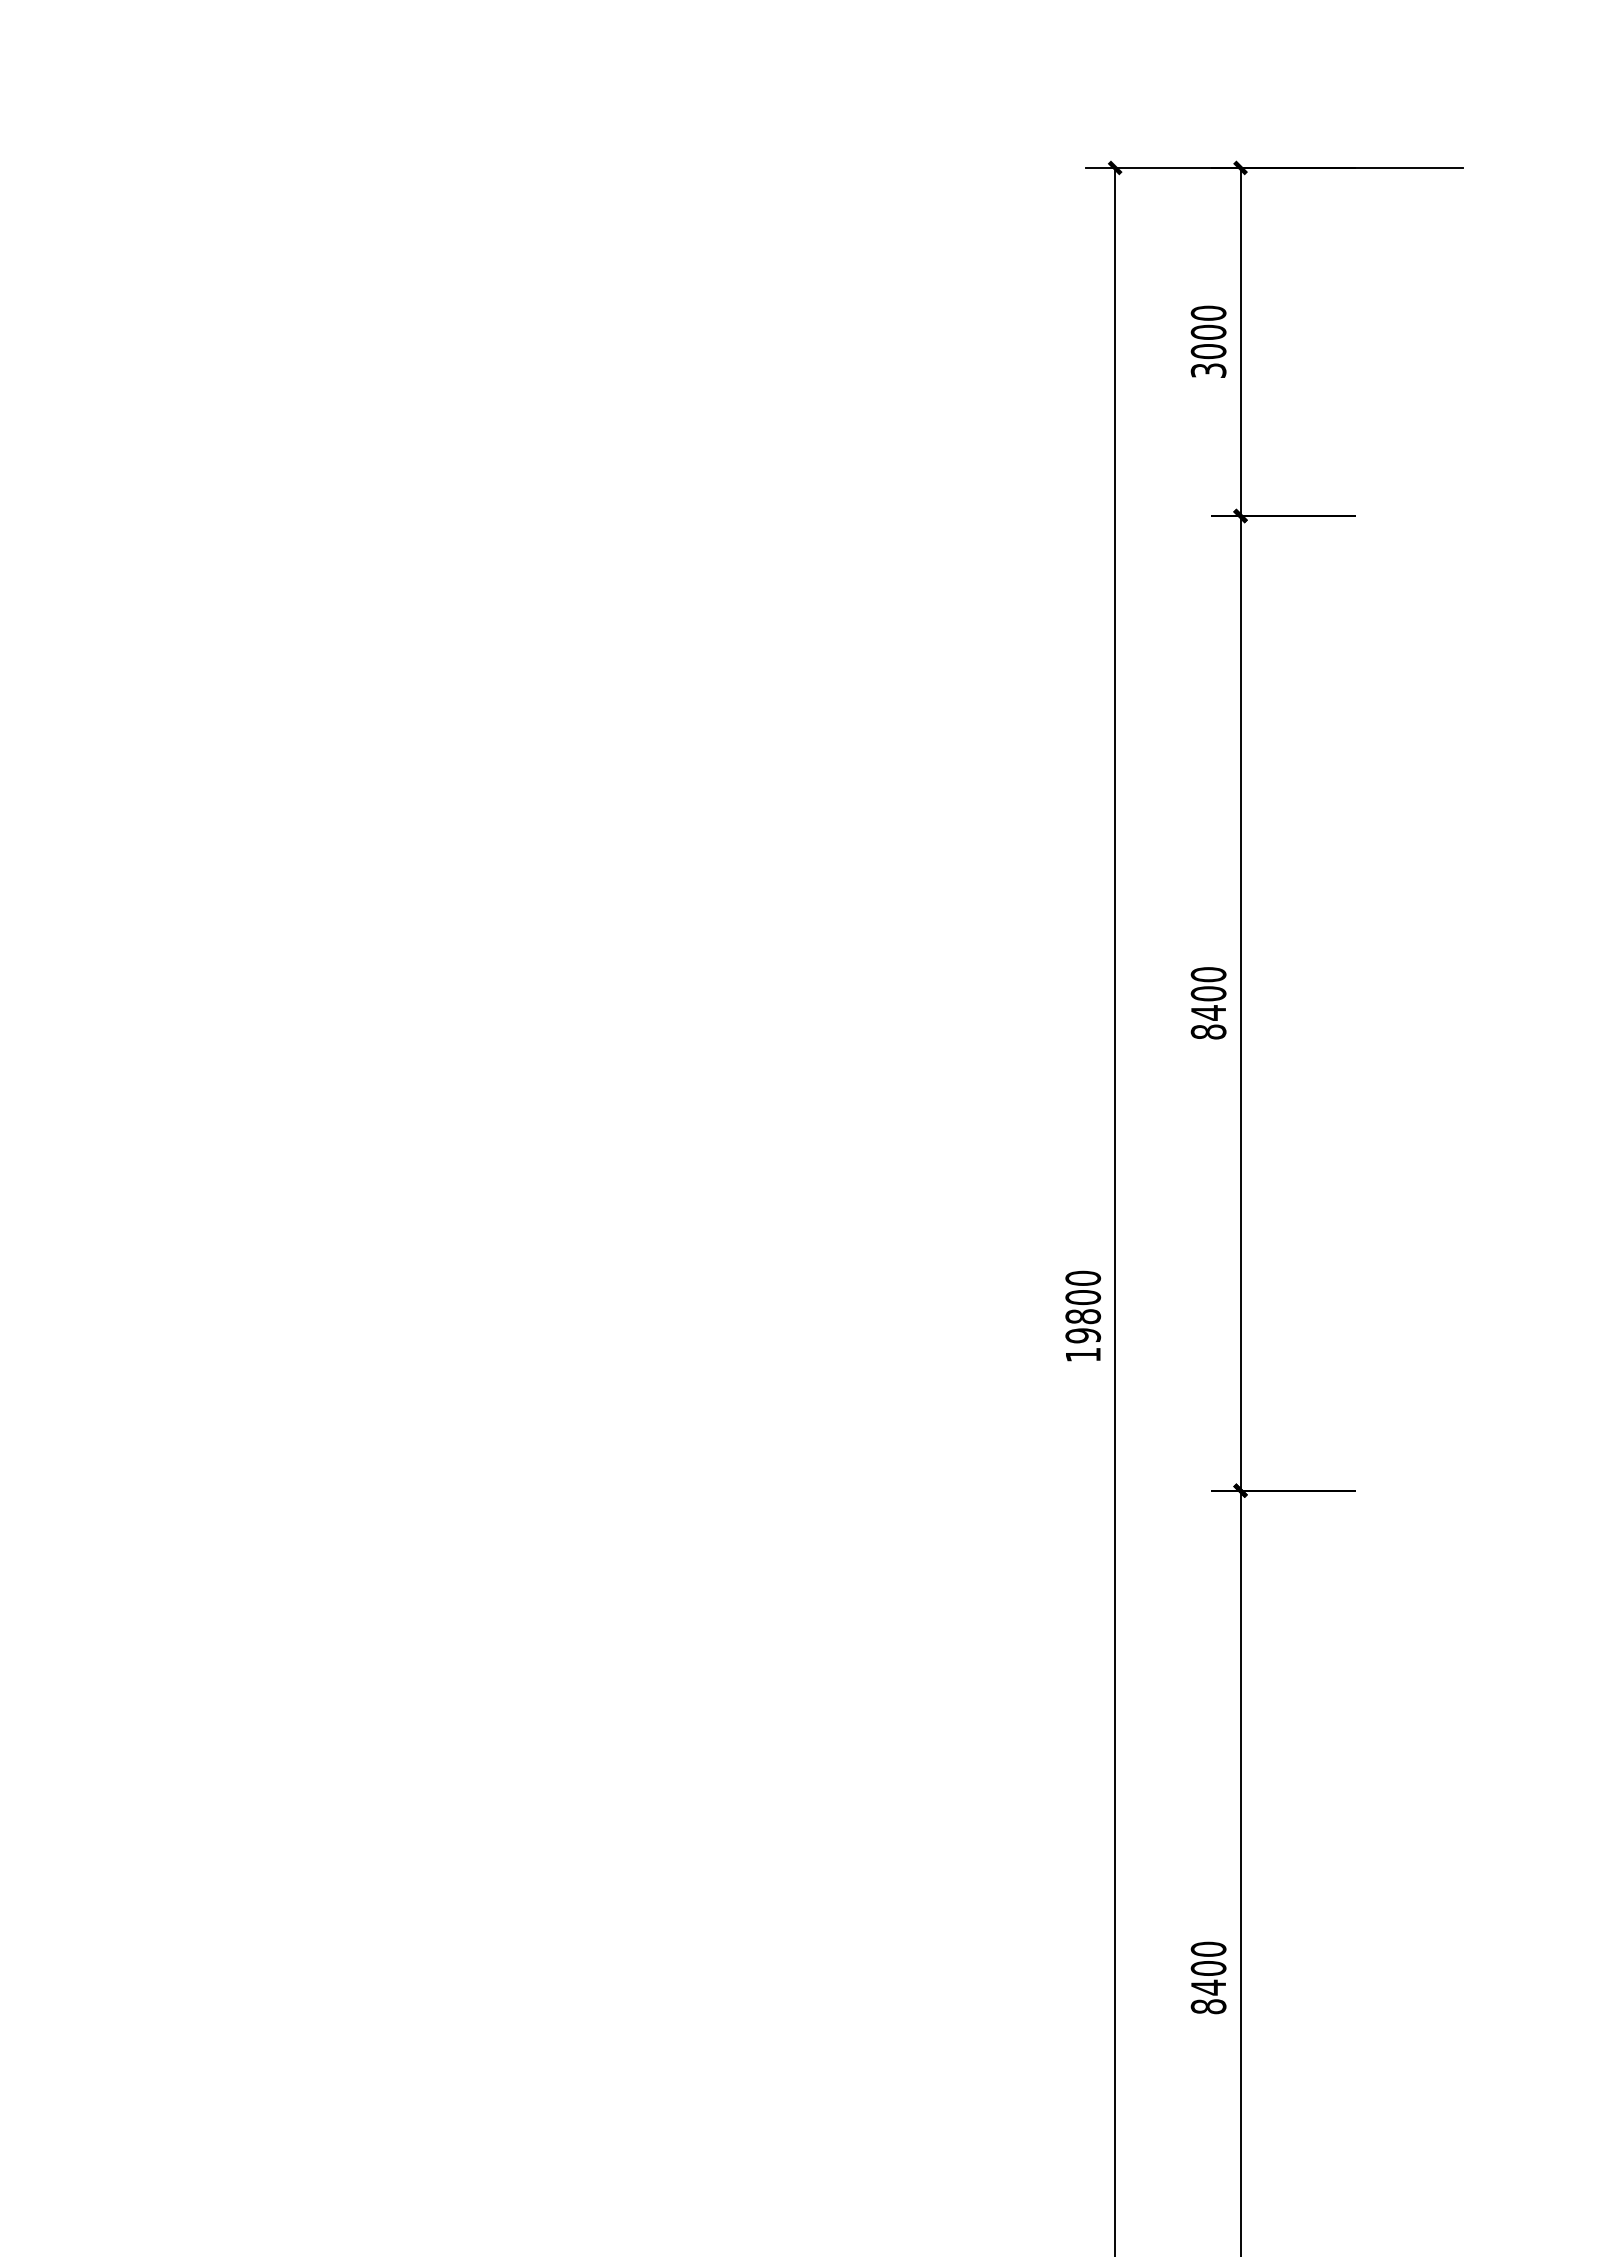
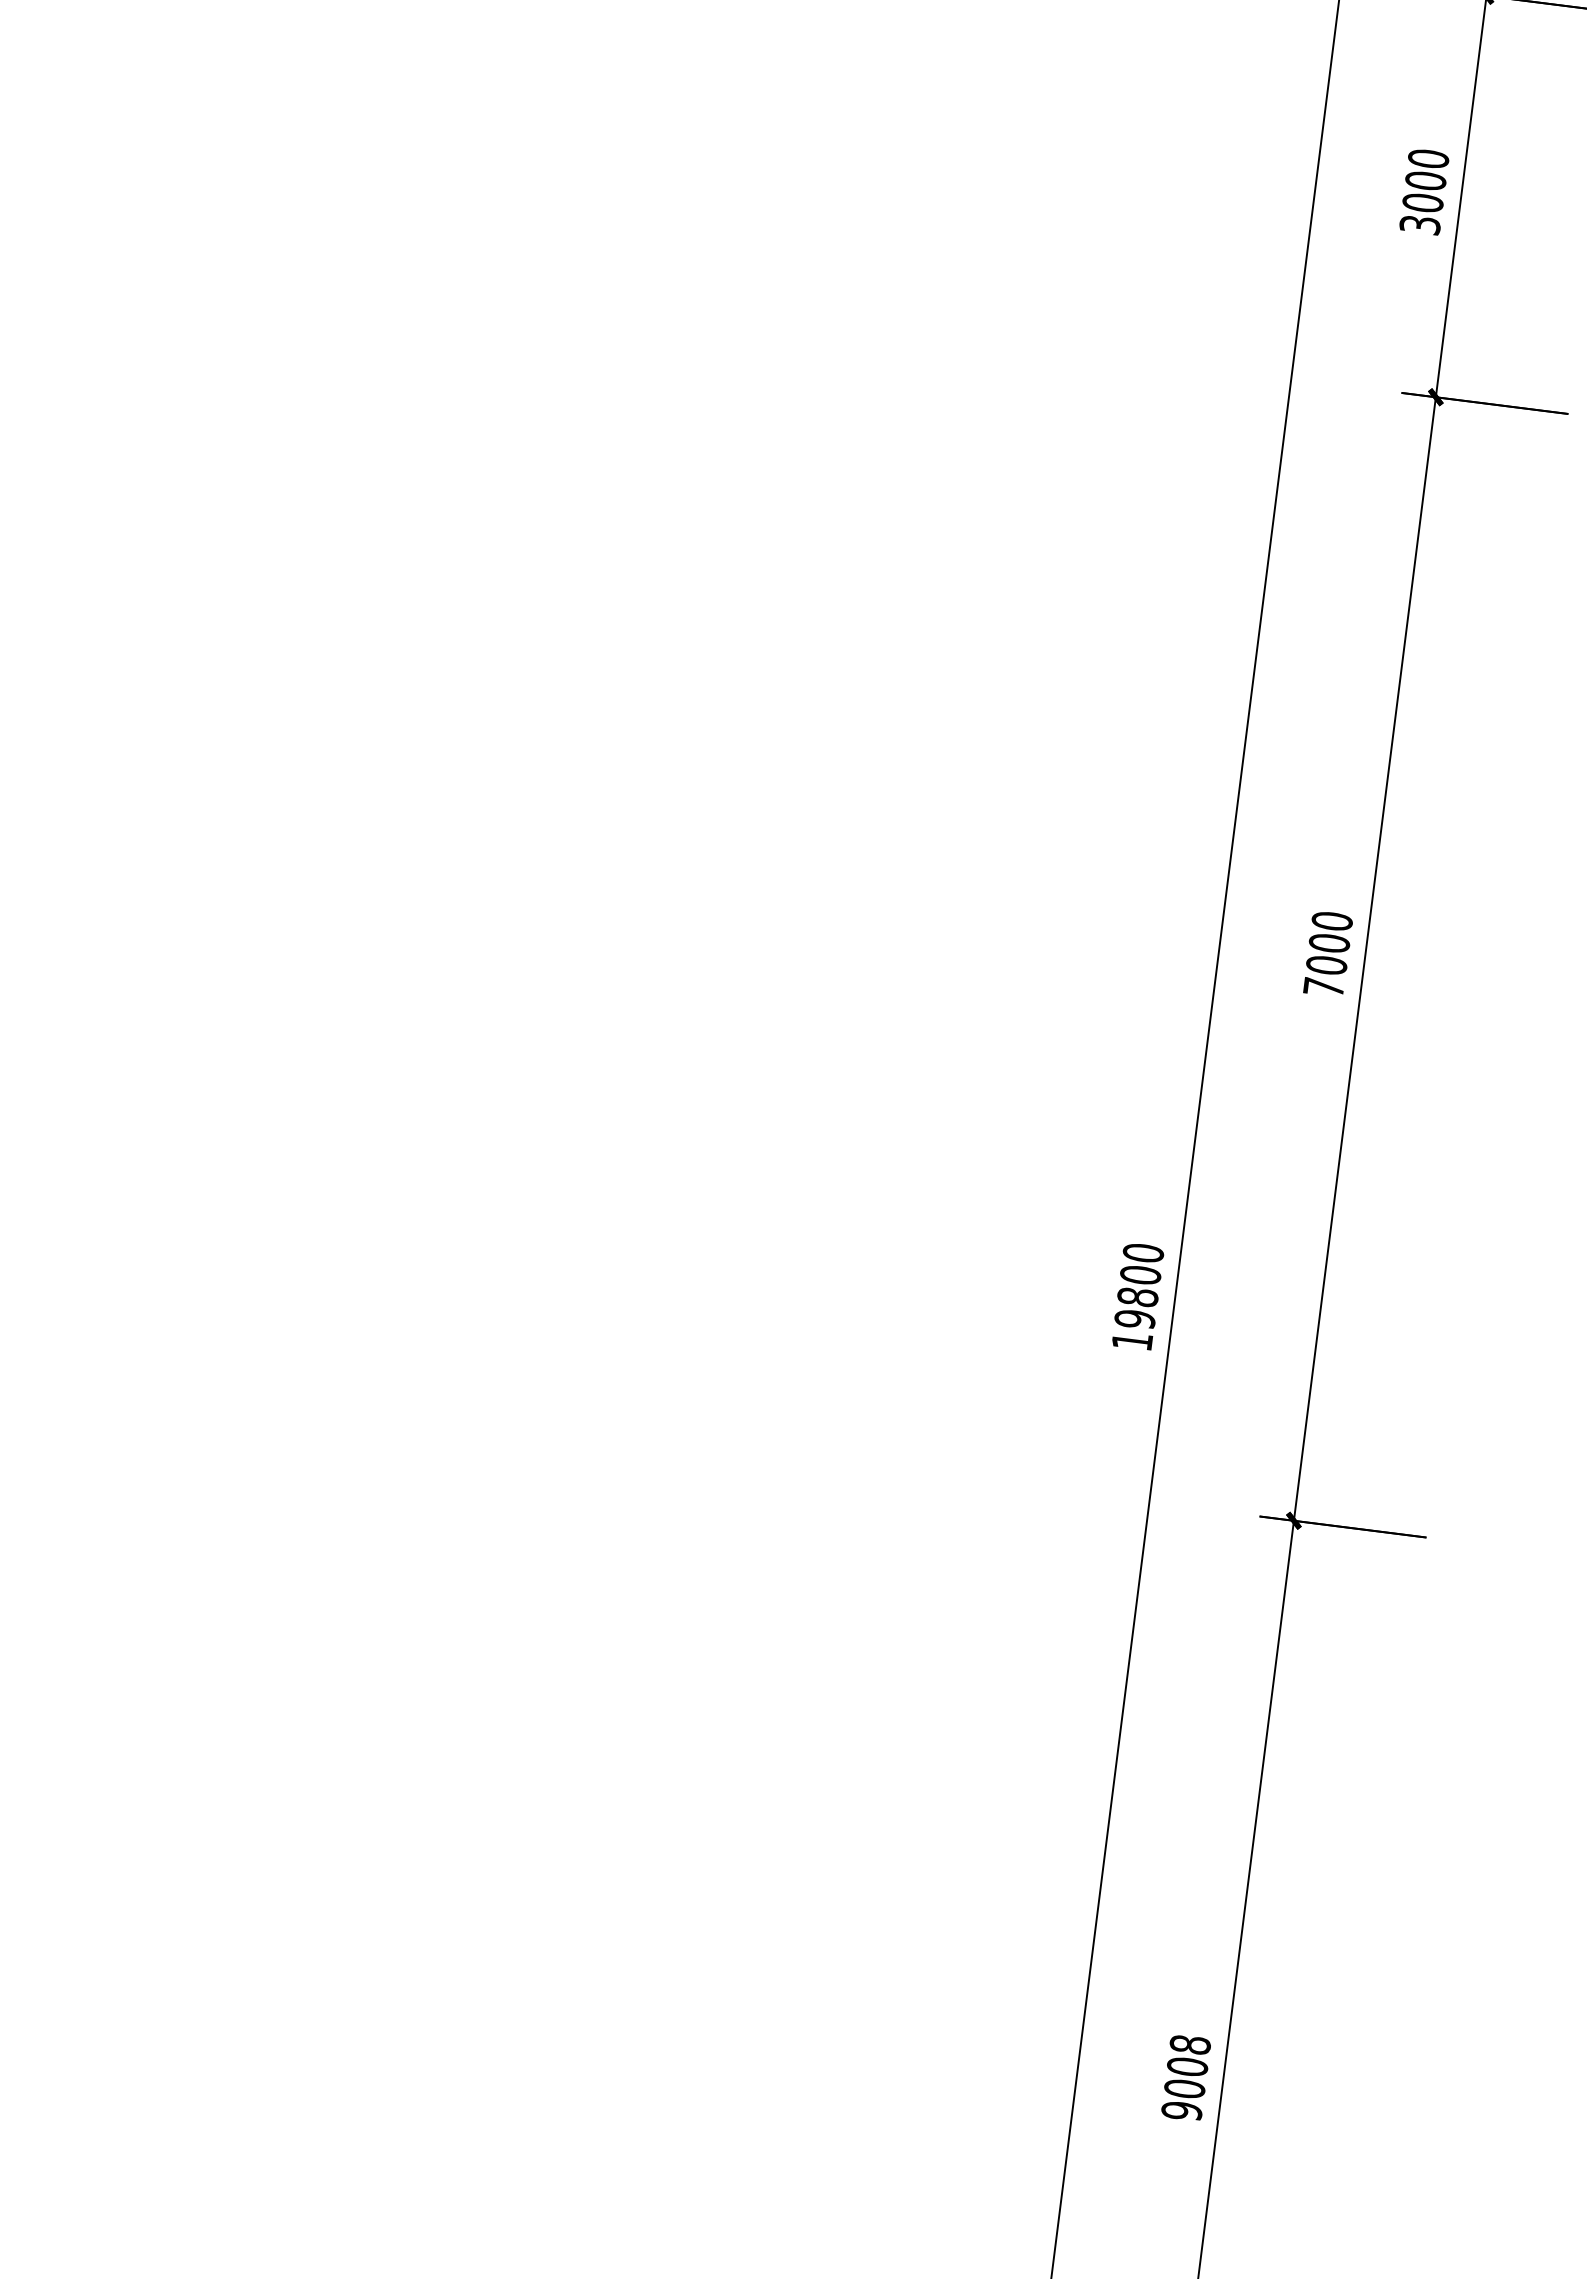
text: (1208, 1022) -> (1325, 976), 8400 -> 7000
text: (1208, 1977) -> (1186, 2077), 8400 -> 9008

